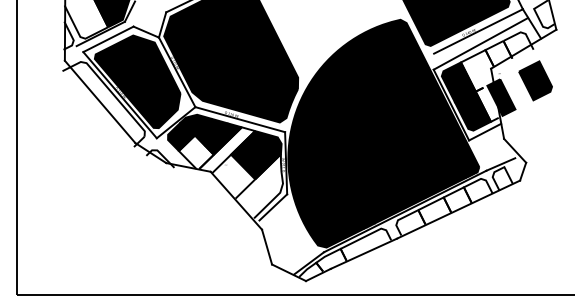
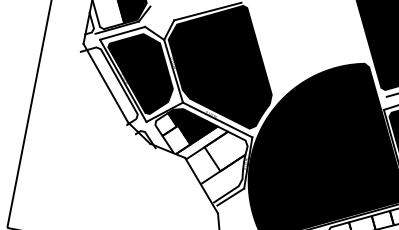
fill: (180, 136) -> (166, 124), removed
fill: (256, 155) -> (225, 151), removed

